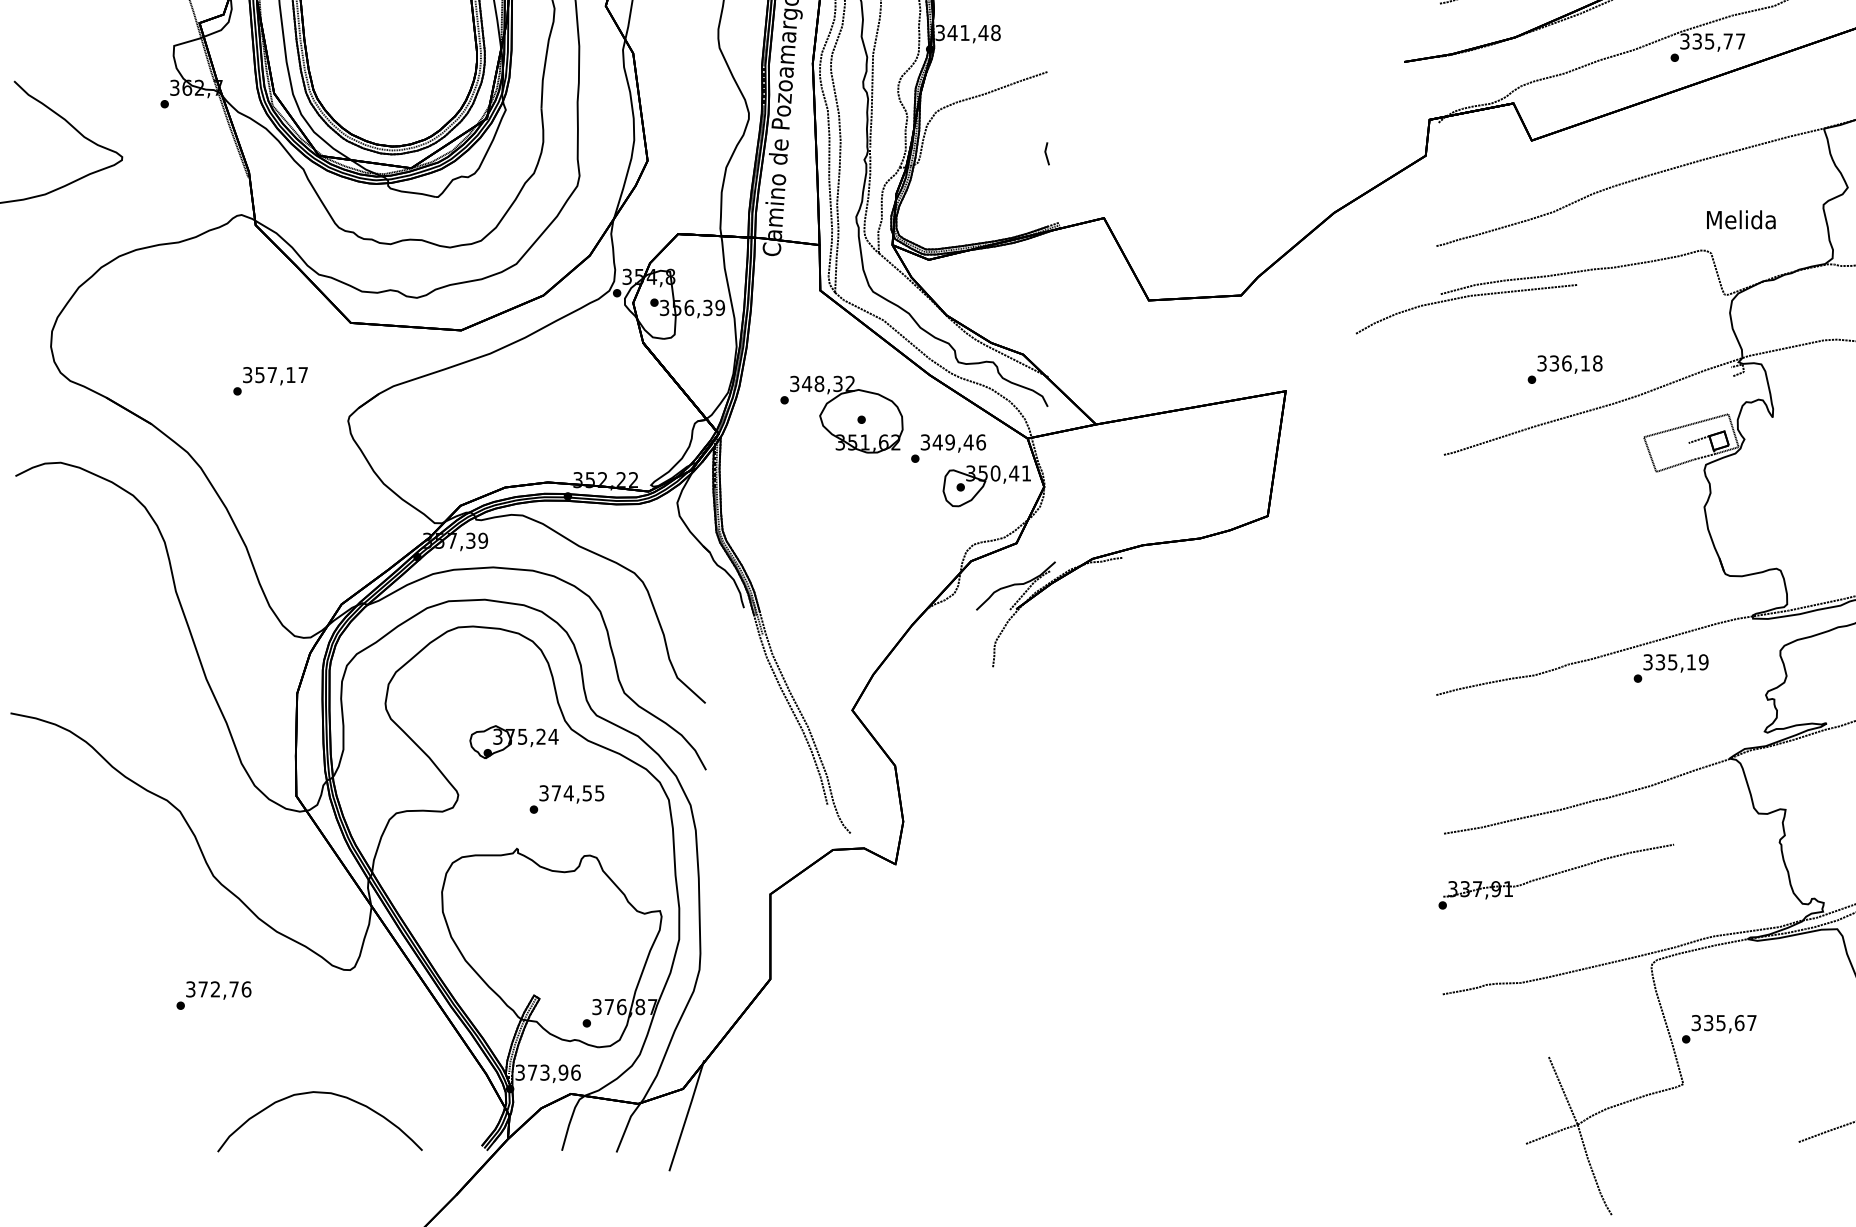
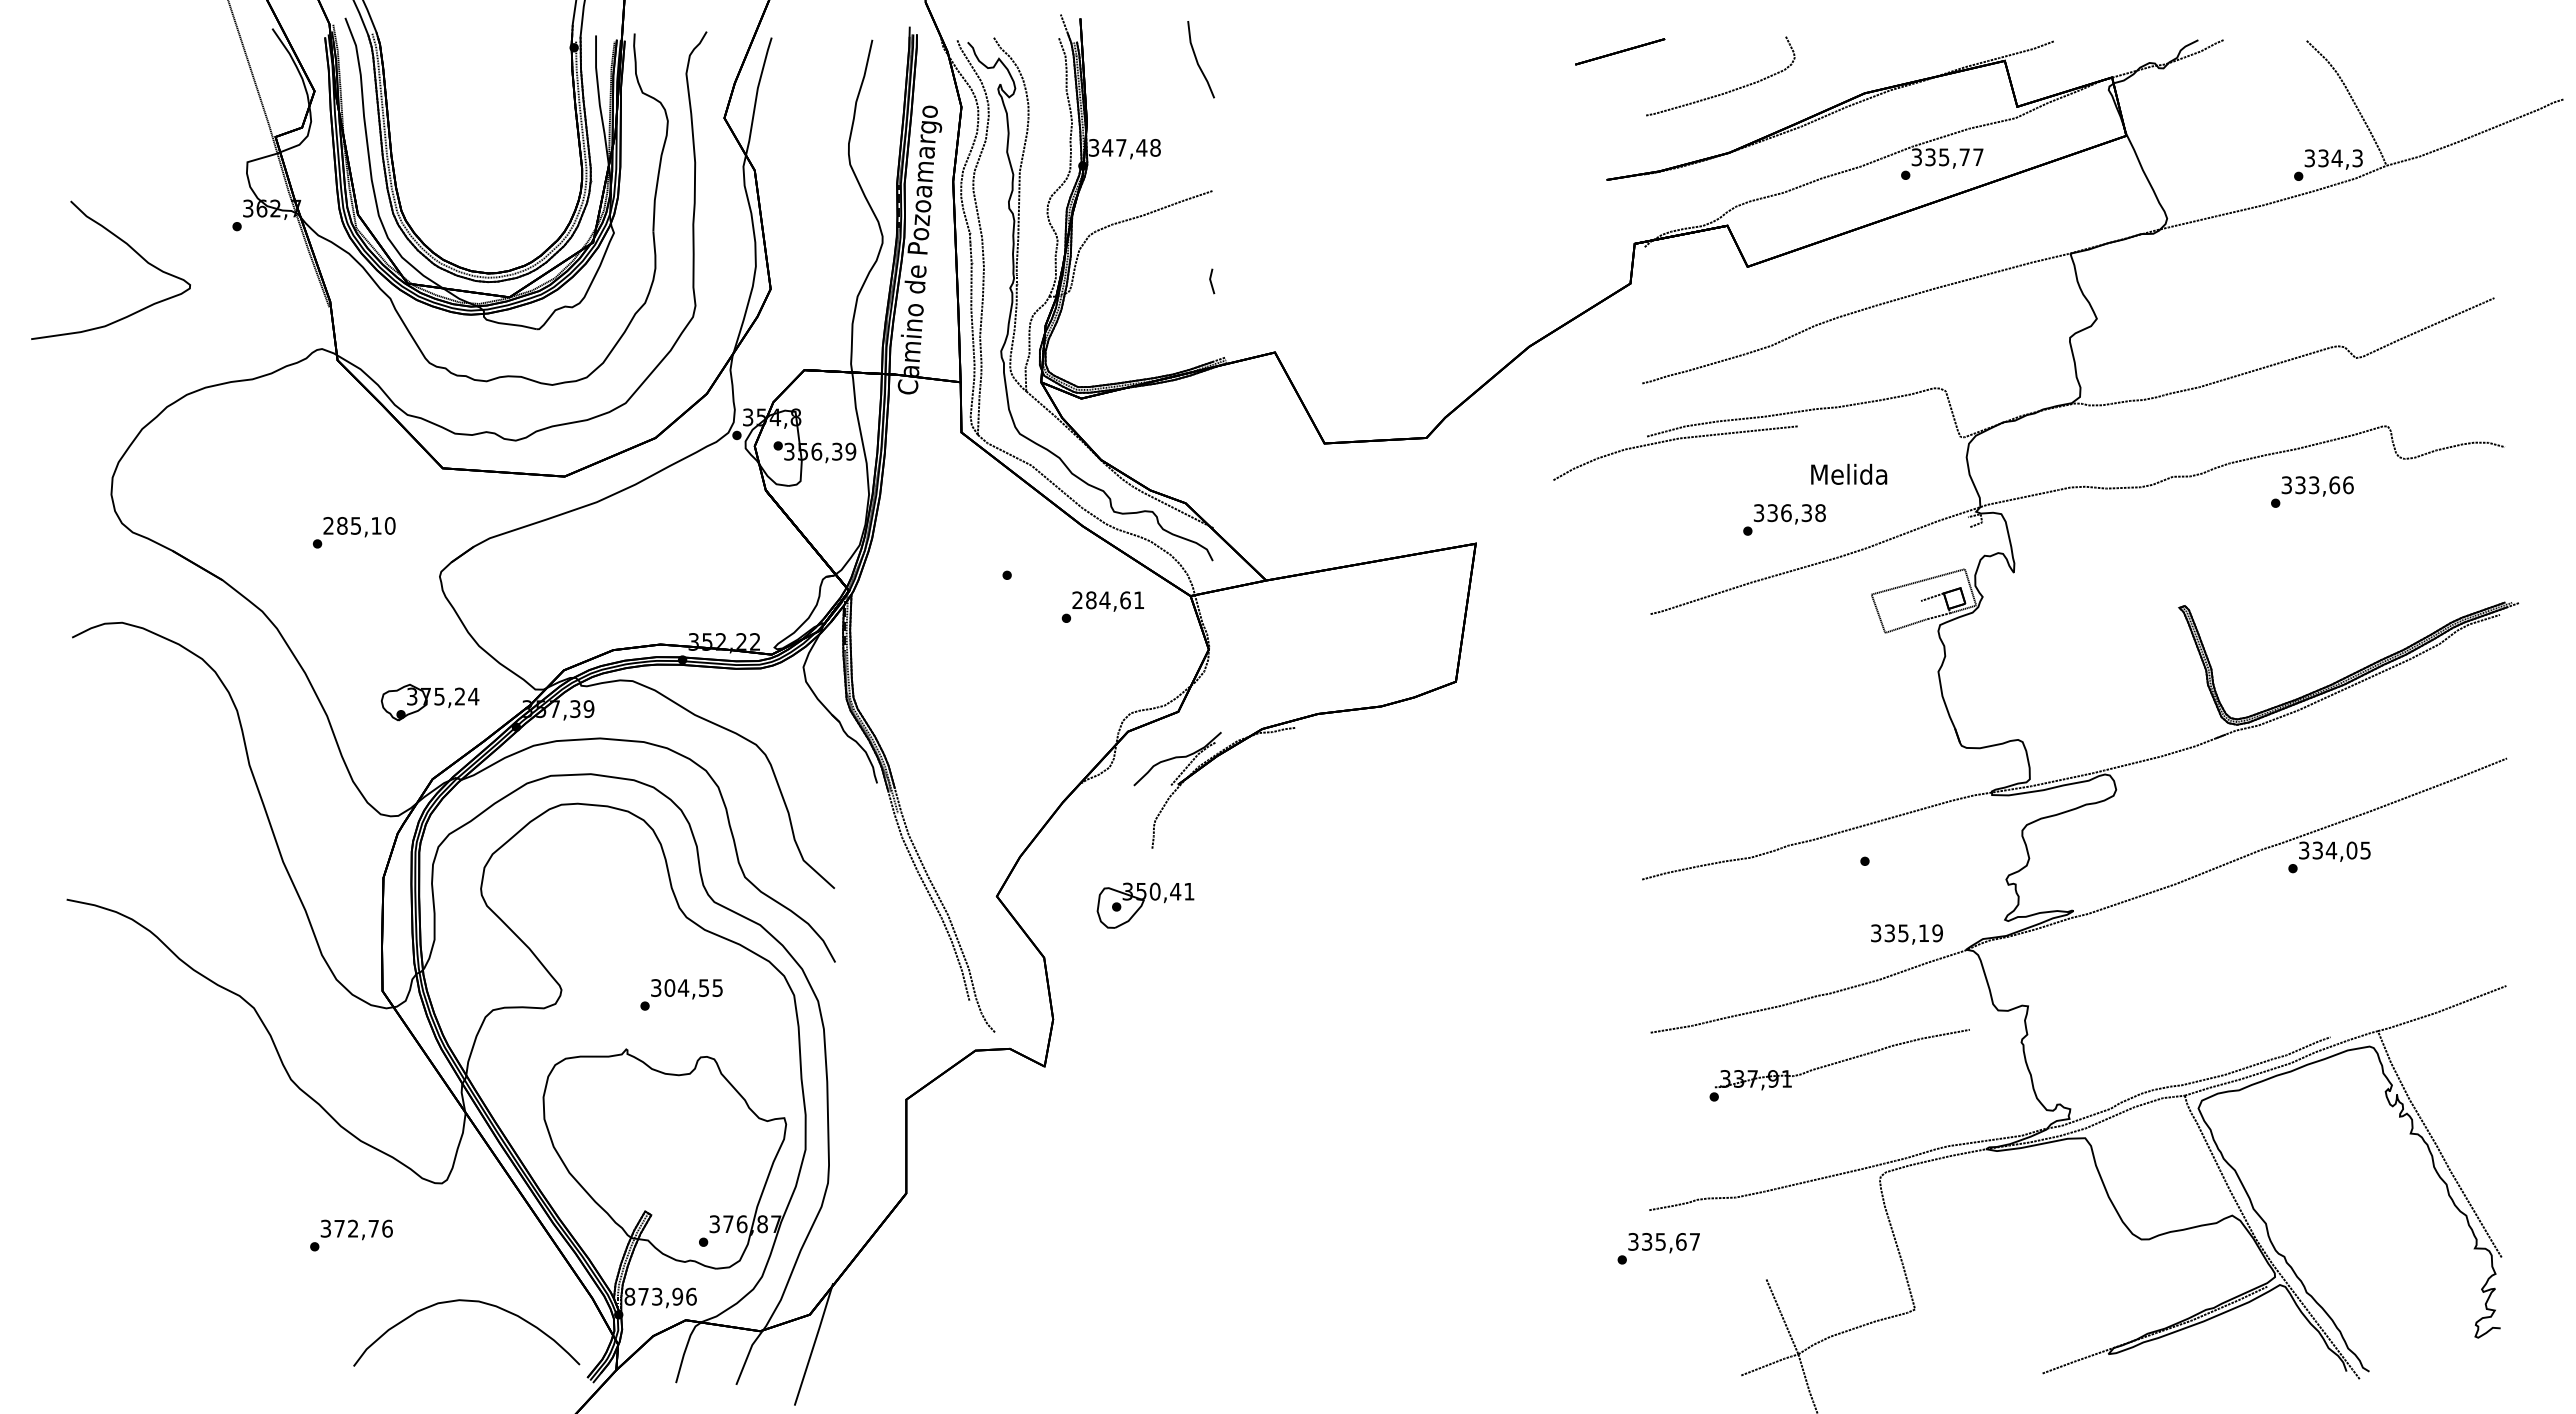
text: (965, 32) -> (1121, 147), 341,48 -> 347,48
text: (1741, 219) -> (1849, 473), moved
text: (1585, 363) -> (1806, 513), 336,18 -> 336,38
text: (275, 374) -> (359, 525), 357,17 -> 285,10
part: (842, 414) -> (985, 569), removed
text: (953, 442) -> (1108, 600), 349,46 -> 284,61
part: (986, 486) -> (1145, 905), moved
text: (1675, 663) -> (1906, 934), moved
part: (513, 742) -> (429, 702), moved
text: (556, 792) -> (669, 987), 374,55 -> 304,55
part: (1556, 876) -> (1839, 1065), moved
text: (213, 995) -> (351, 1235), moved
text: (1718, 1029) -> (1658, 1248), moved
text: (519, 1072) -> (629, 1296), 373,96 -> 873,96
curve: (319, 1093) -> (466, 1301), moved

